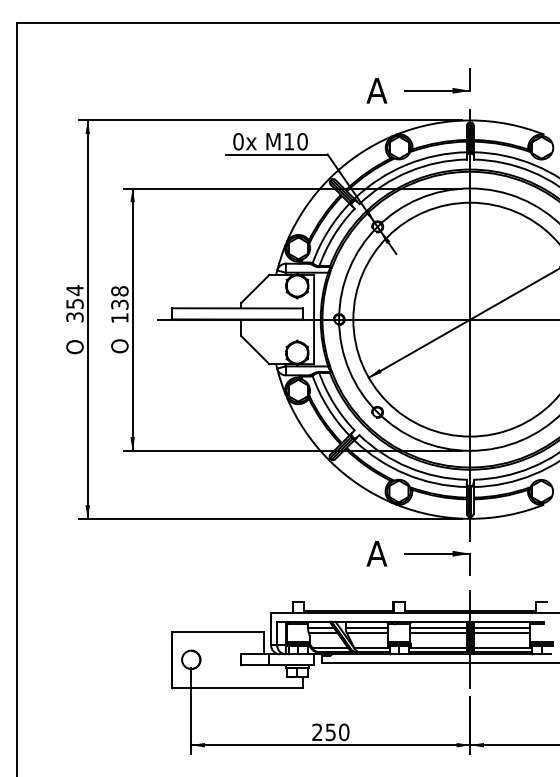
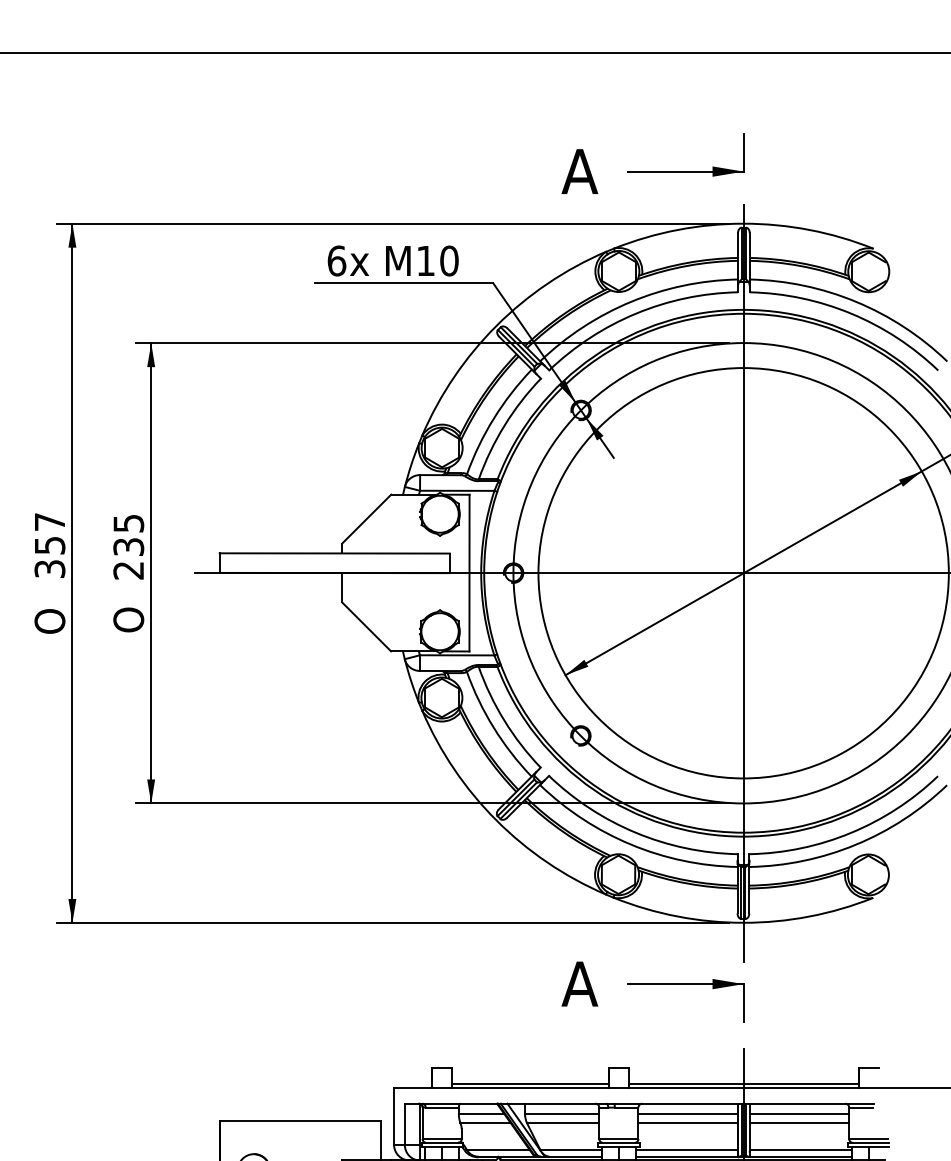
text: (238, 141) -> (336, 260), 0x -> 6x
text: (74, 290) -> (49, 522), 354 -> 357
text: (119, 304) -> (128, 546), 138 -> 235

